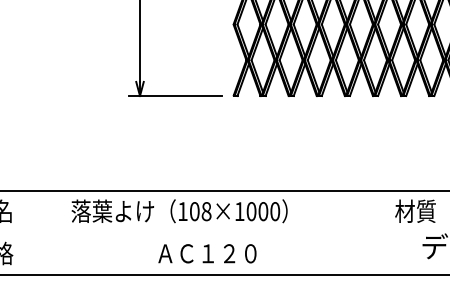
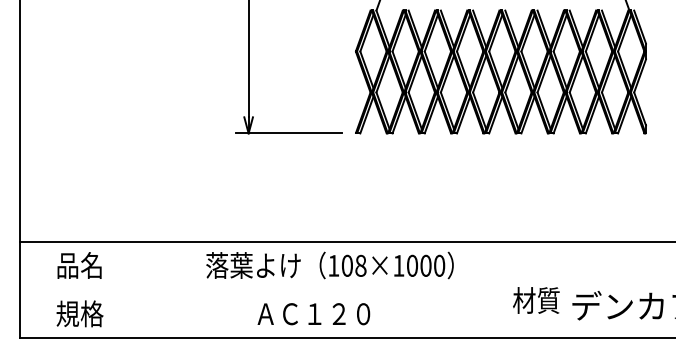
text: (179, 211) -> (329, 265), moved
text: (415, 211) -> (536, 300), moved
text: (207, 254) -> (313, 314), moved

